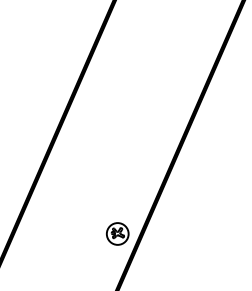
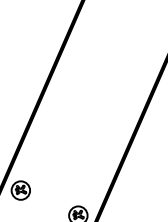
part: (49, 204) -> (20, 190), added

